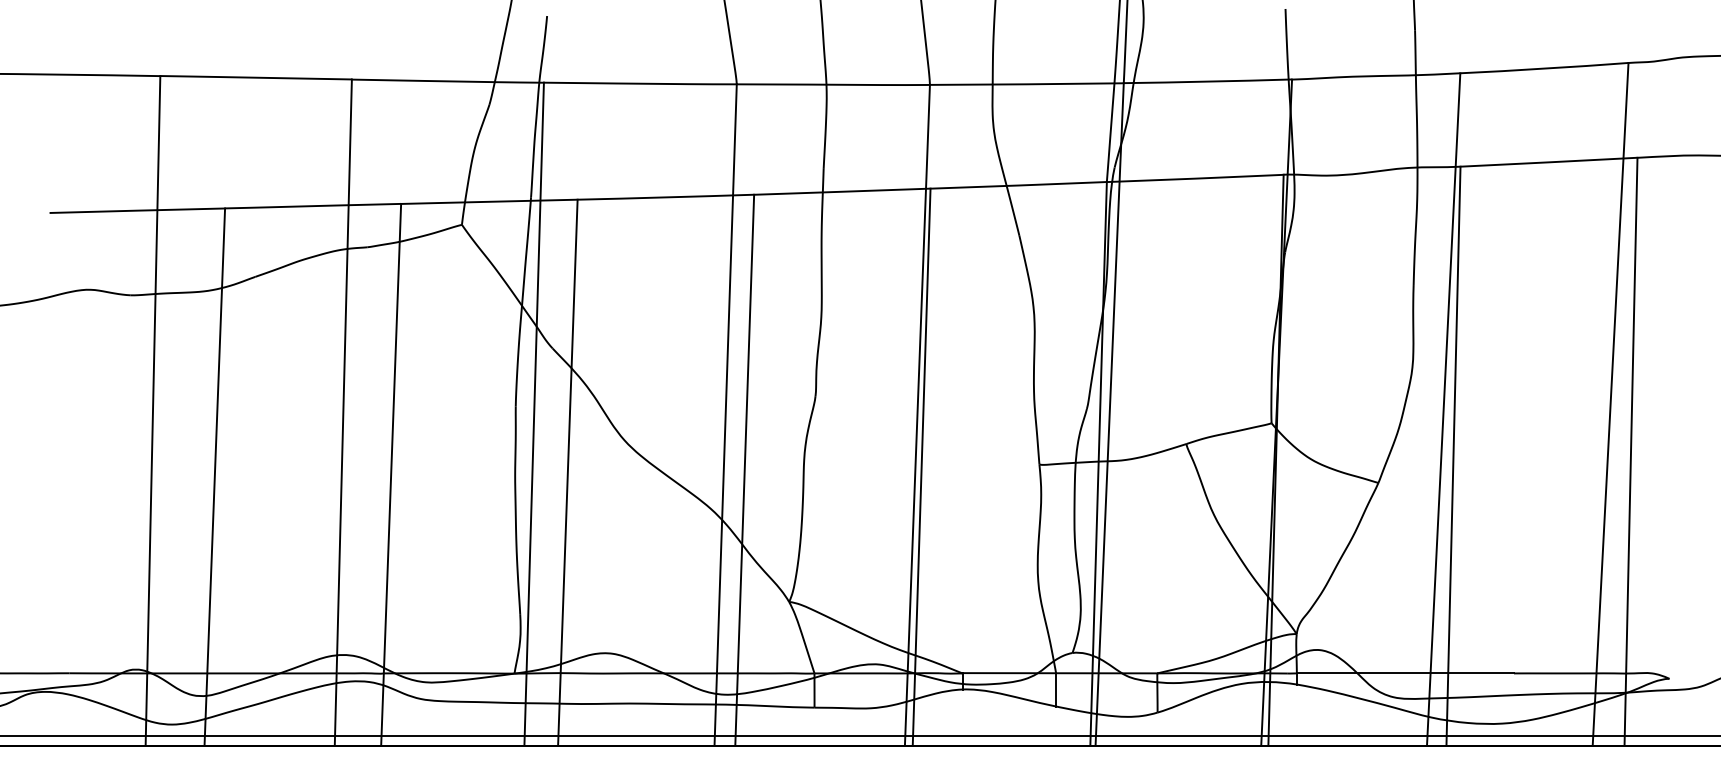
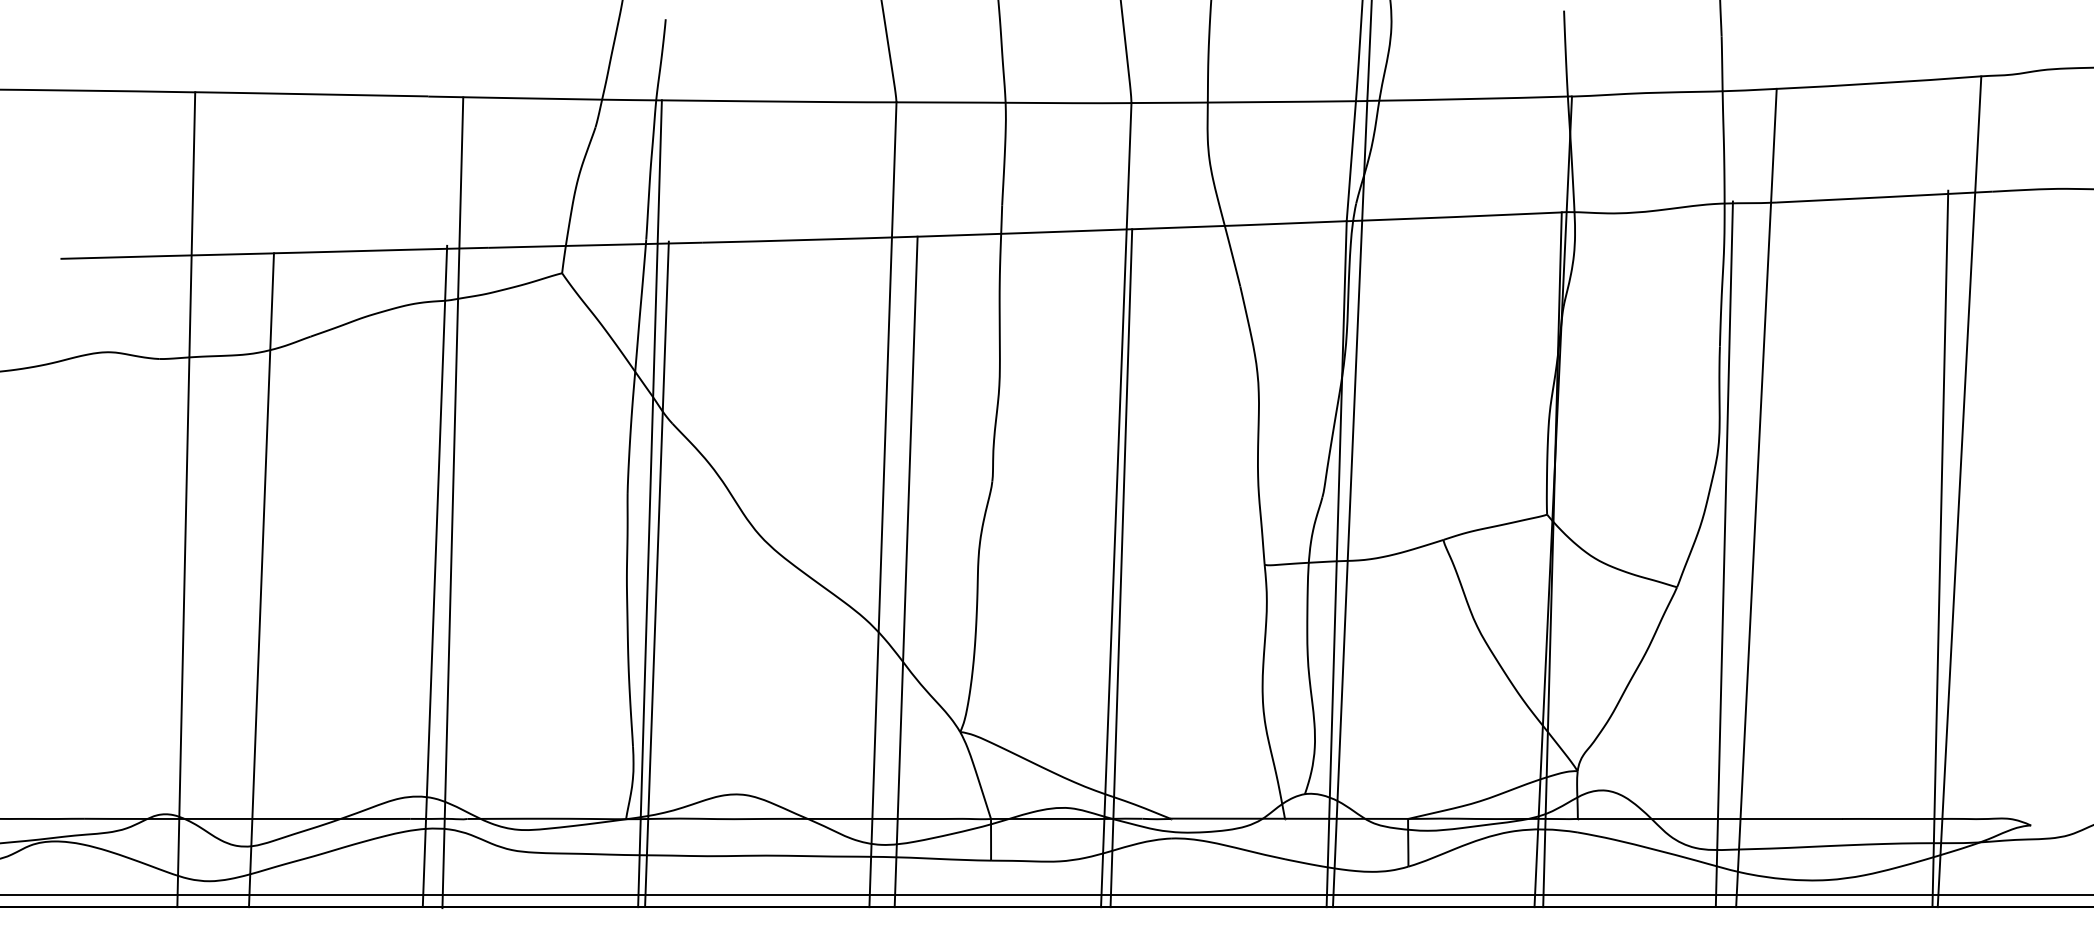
line: (343, 412) -> (452, 502), moved
line: (1631, 451) -> (1940, 548), moved
line: (1452, 456) -> (1723, 553), moved
line: (567, 472) -> (656, 573), moved
line: (390, 474) -> (434, 575), moved

